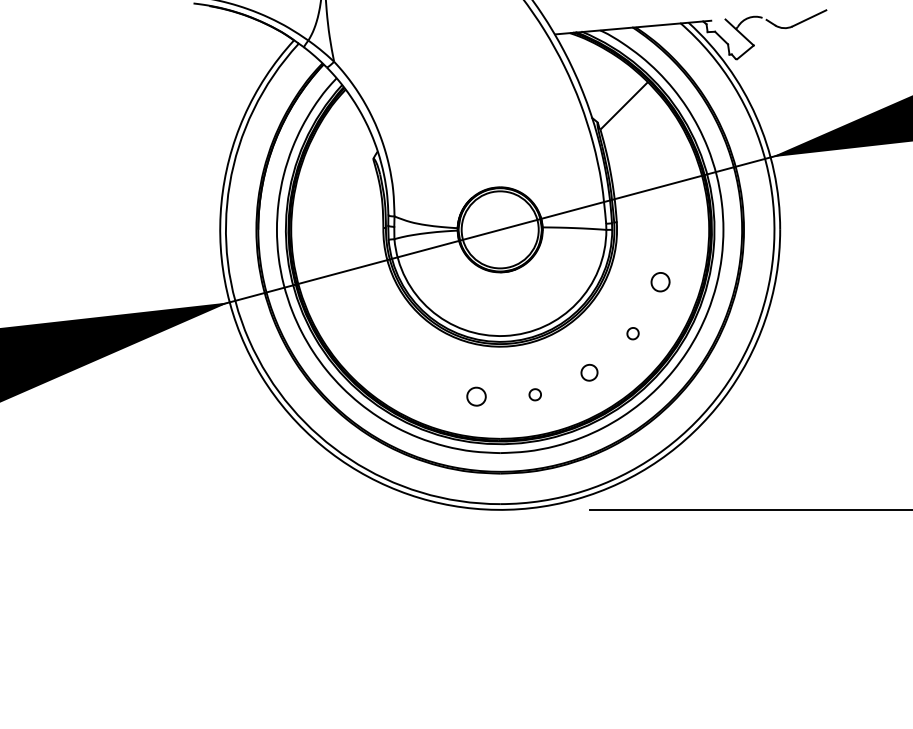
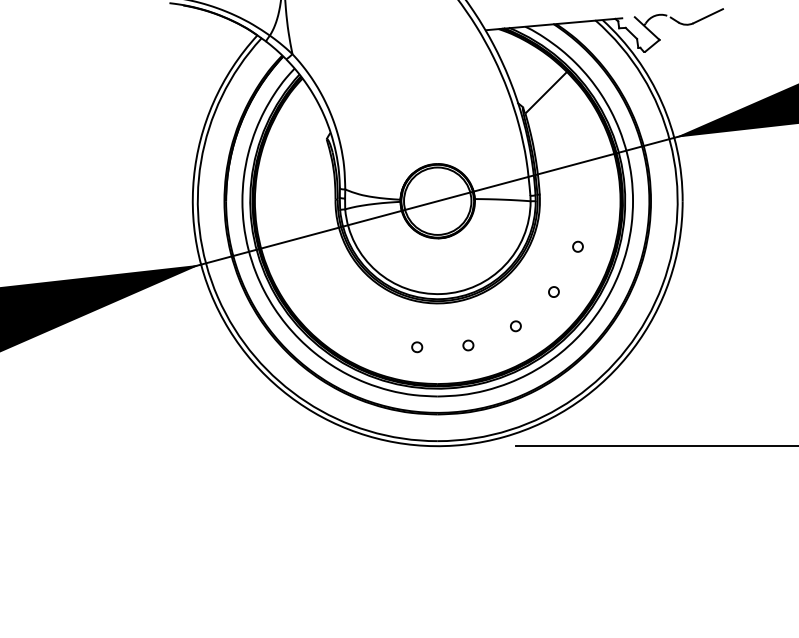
part: (659, 281) -> (577, 246), size x0.62
part: (589, 373) -> (515, 326), size x0.71
part: (477, 397) -> (417, 347), size x0.62

